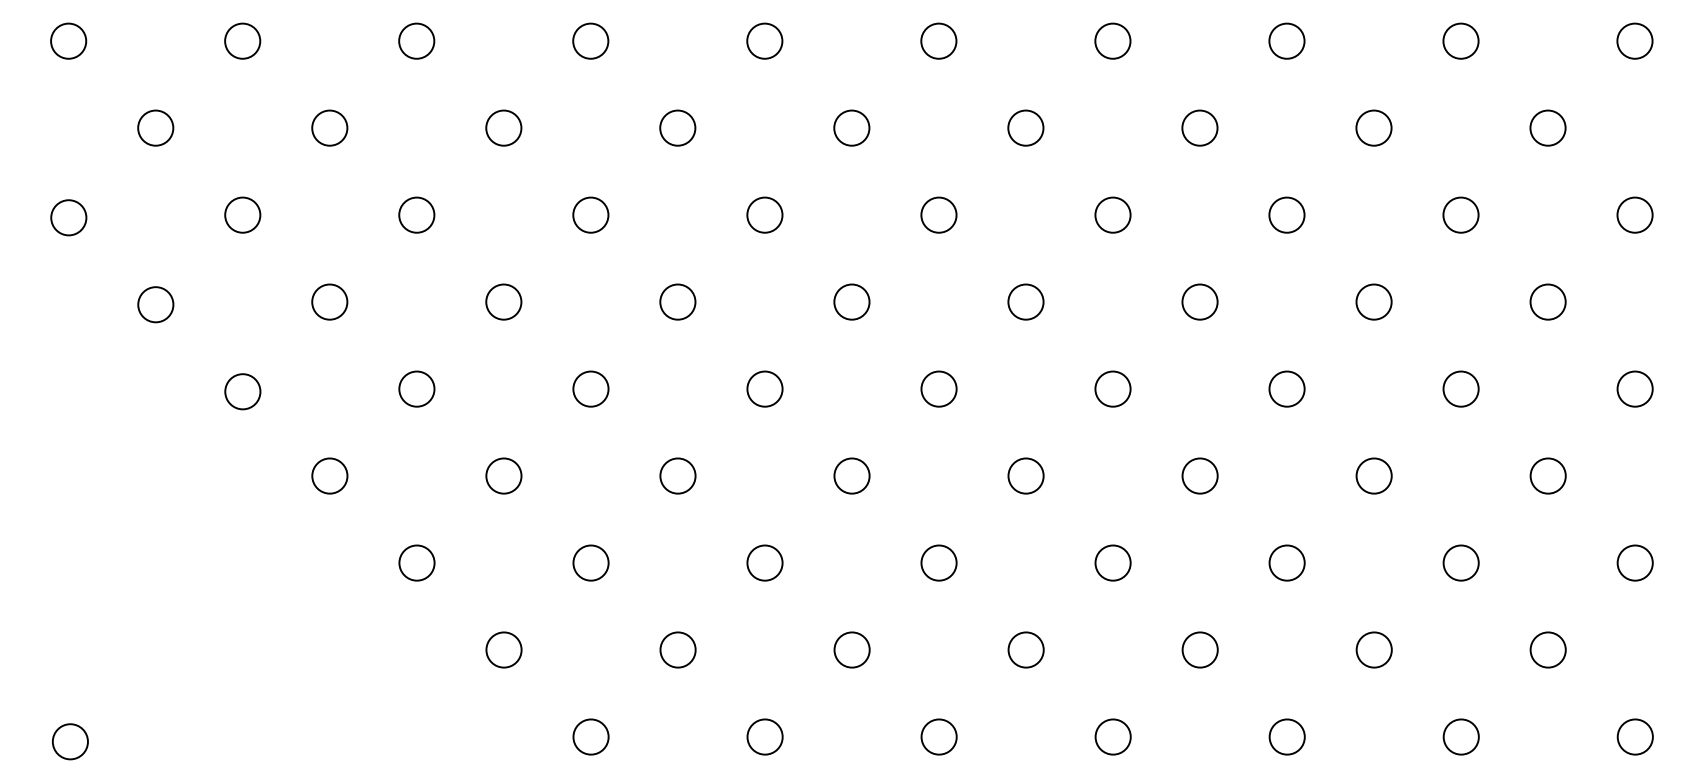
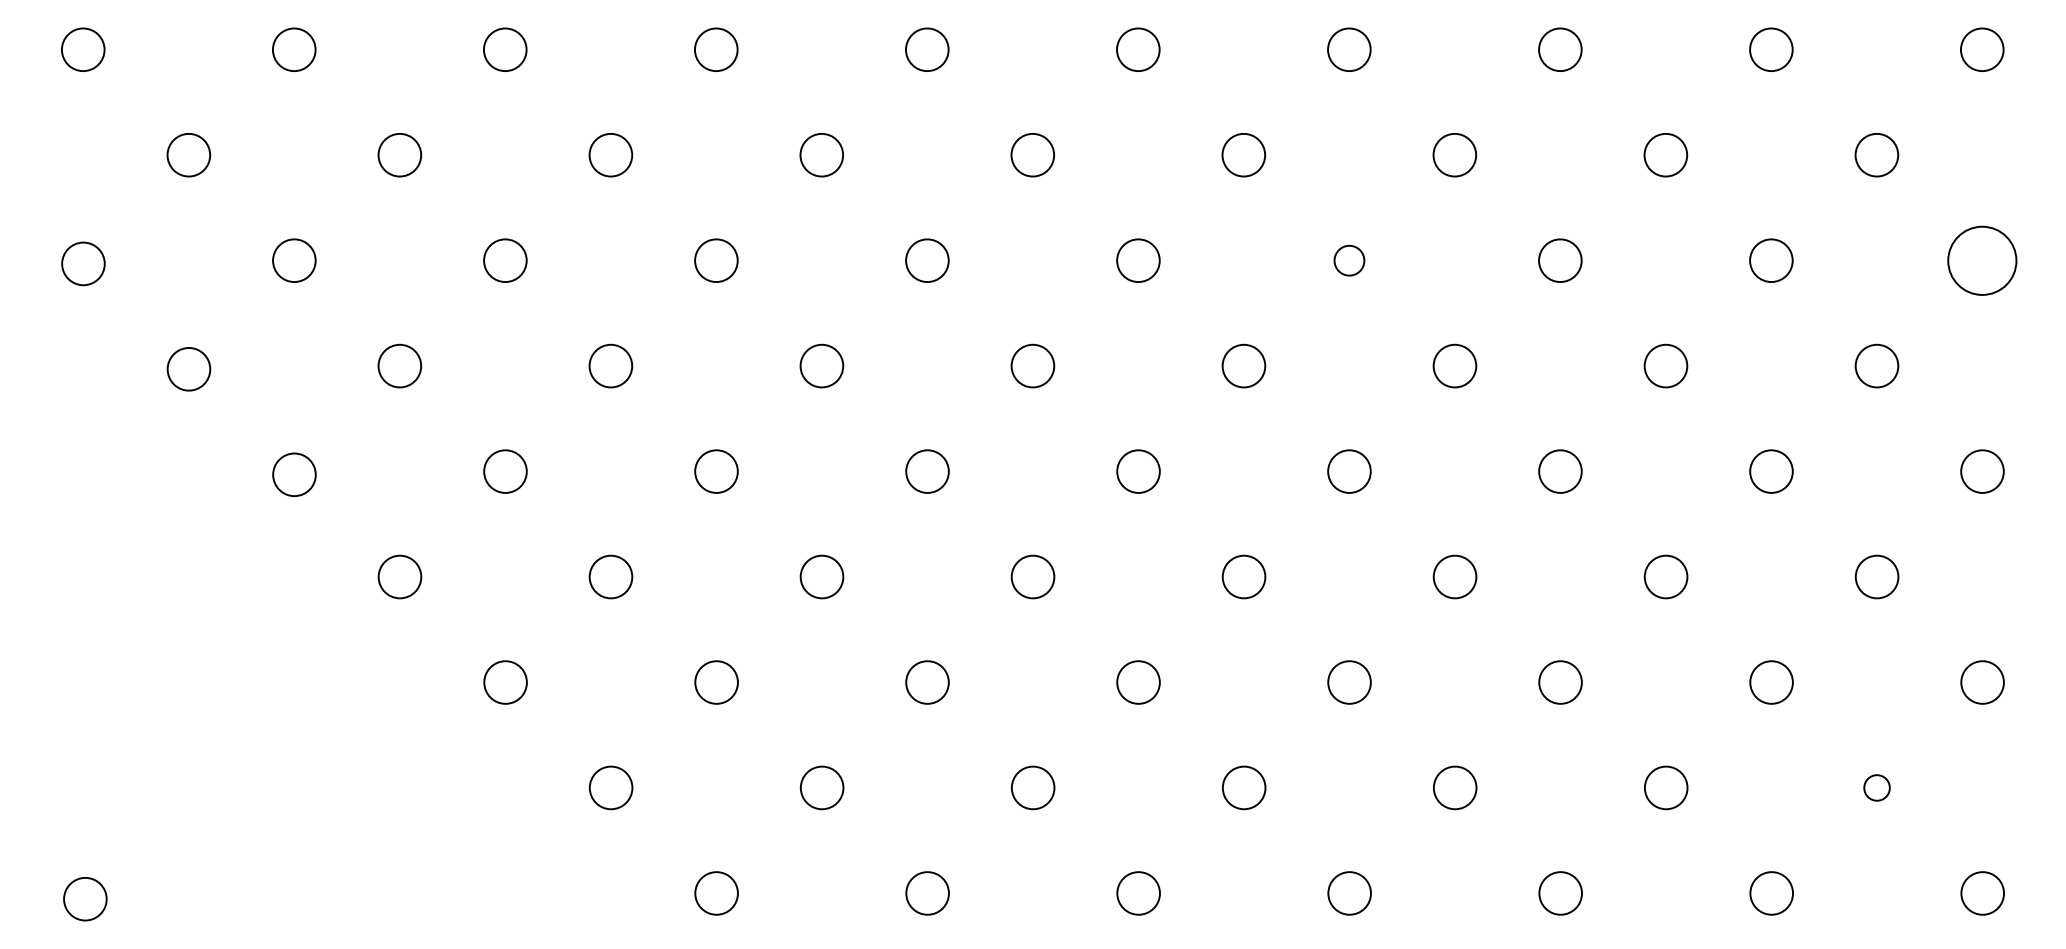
circle: (1113, 214) -> (1349, 260), size x0.7
circle: (1635, 214) -> (1982, 260), size x1.6
circle: (1547, 649) -> (1876, 787), size x0.6

